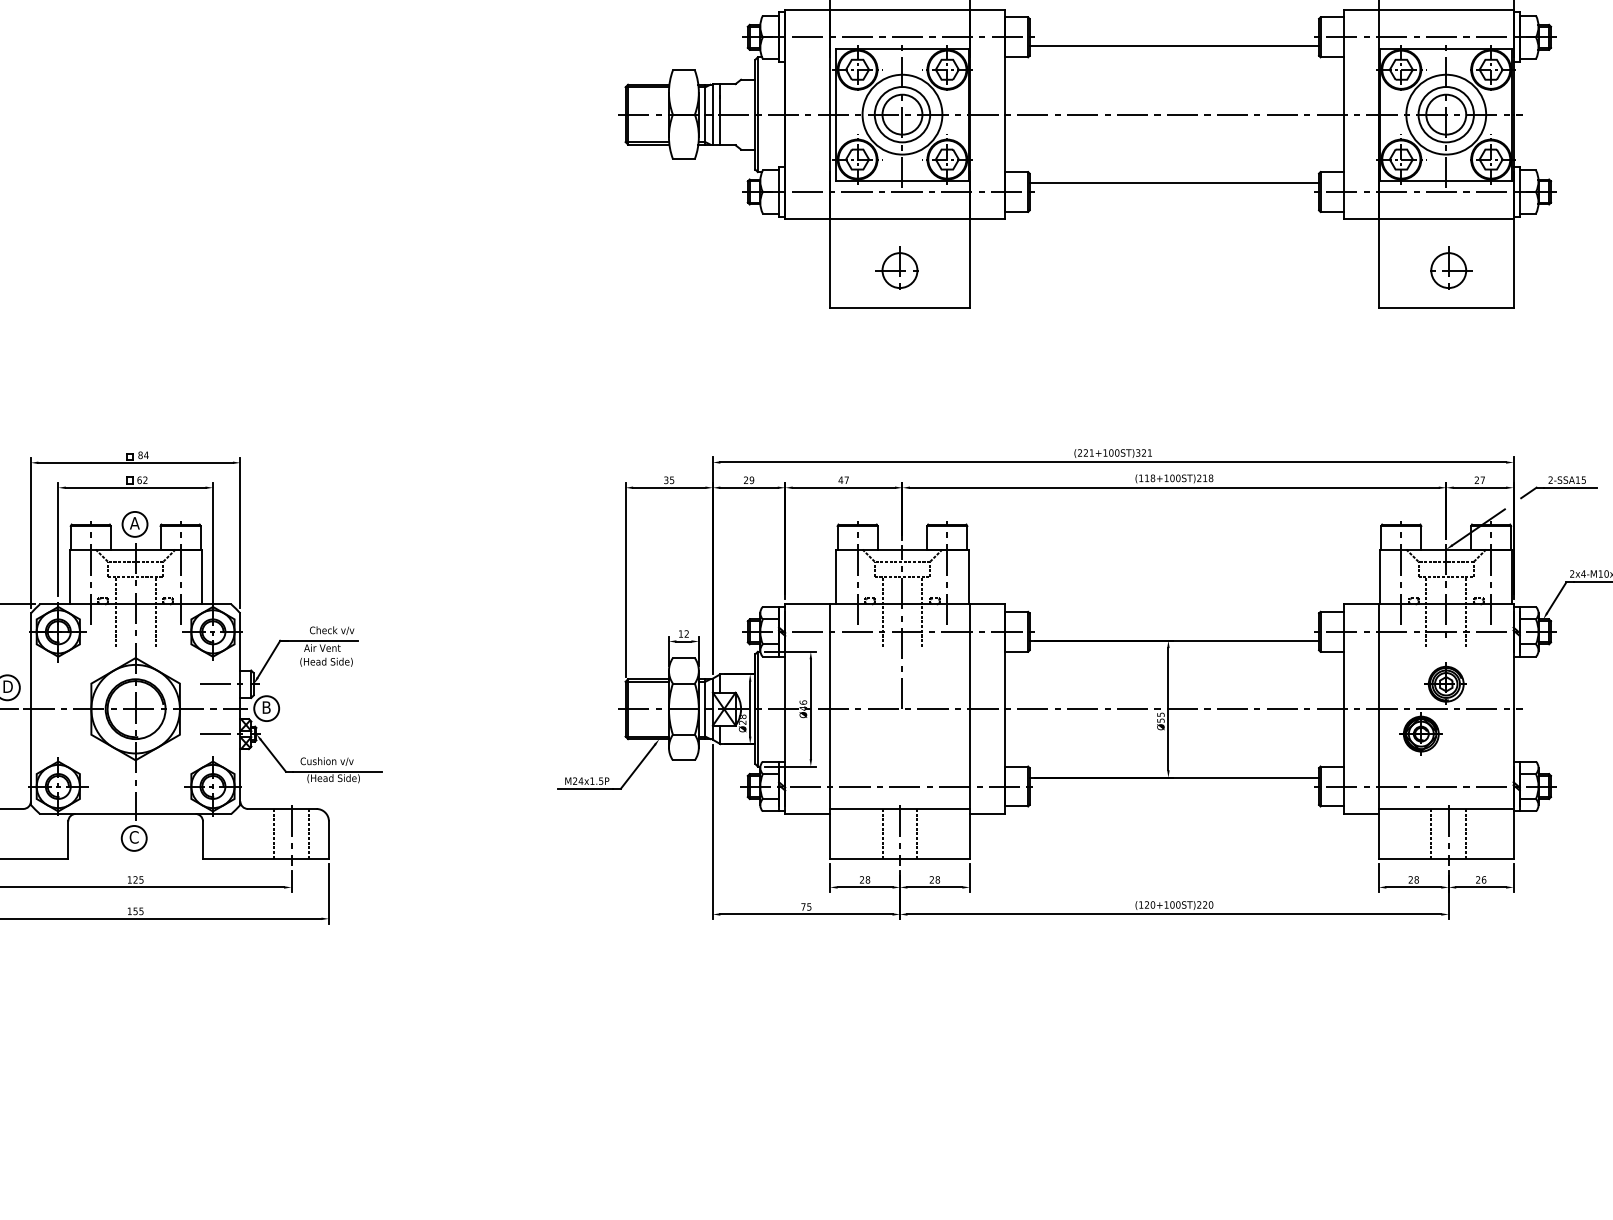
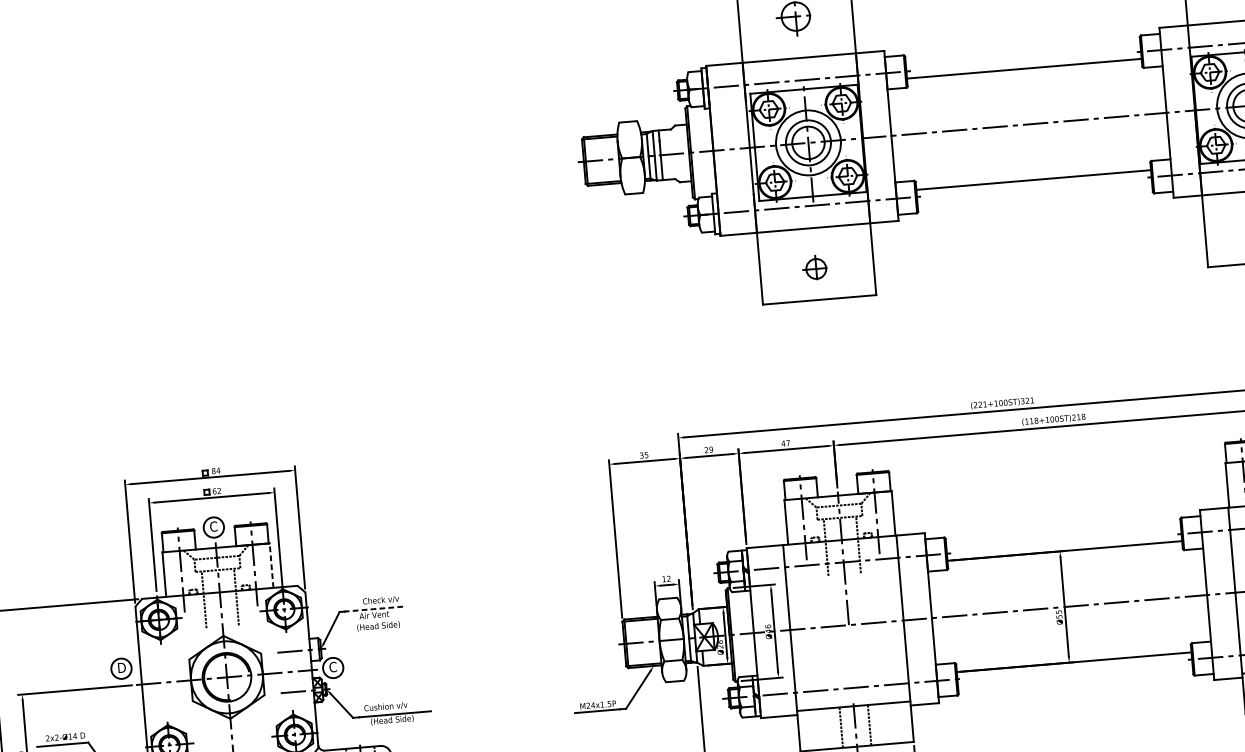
part: (896, 267) -> (814, 267), size x0.7
text: (134, 523) -> (213, 526), A -> C
line: (201, 576) -> (271, 565), solid -> dashed
line: (318, 640) -> (370, 609), solid -> dashed
text: (266, 707) -> (332, 667), B -> C

